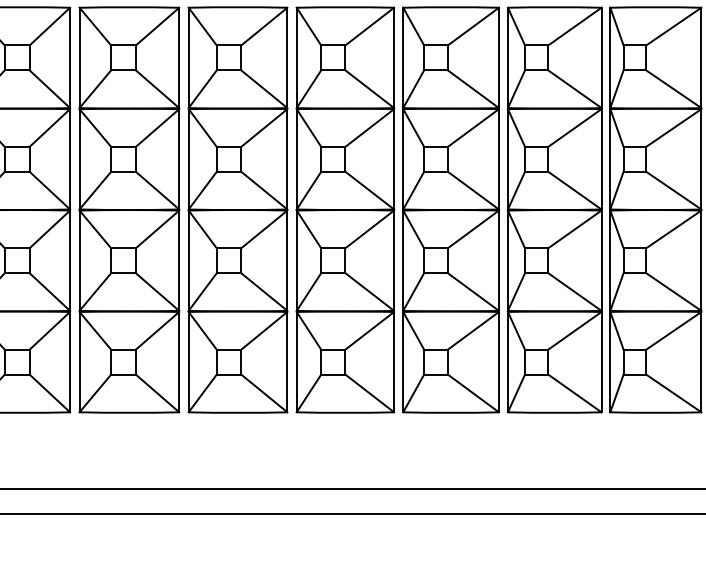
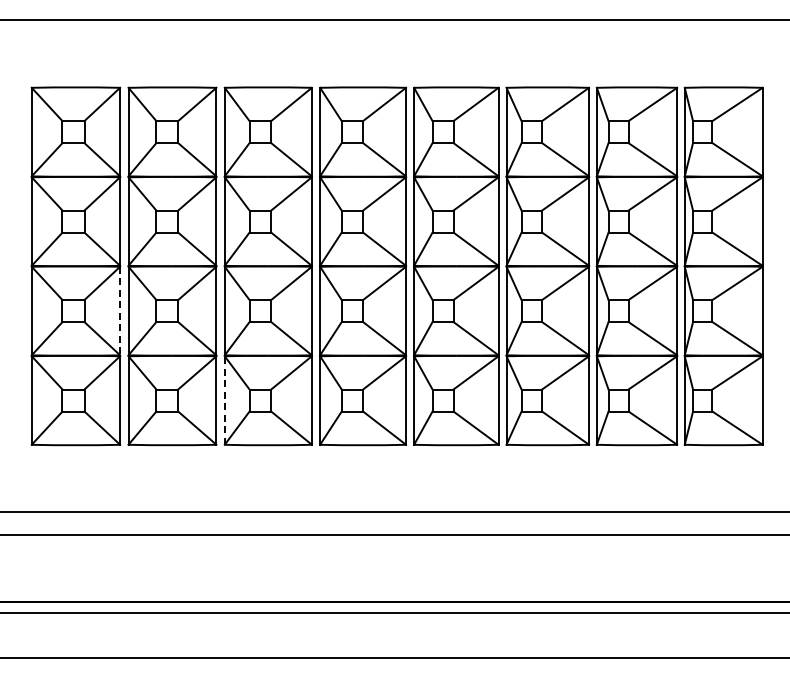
line: (70, 261) -> (120, 311), solid -> dashed
line: (188, 362) -> (224, 400), solid -> dashed

